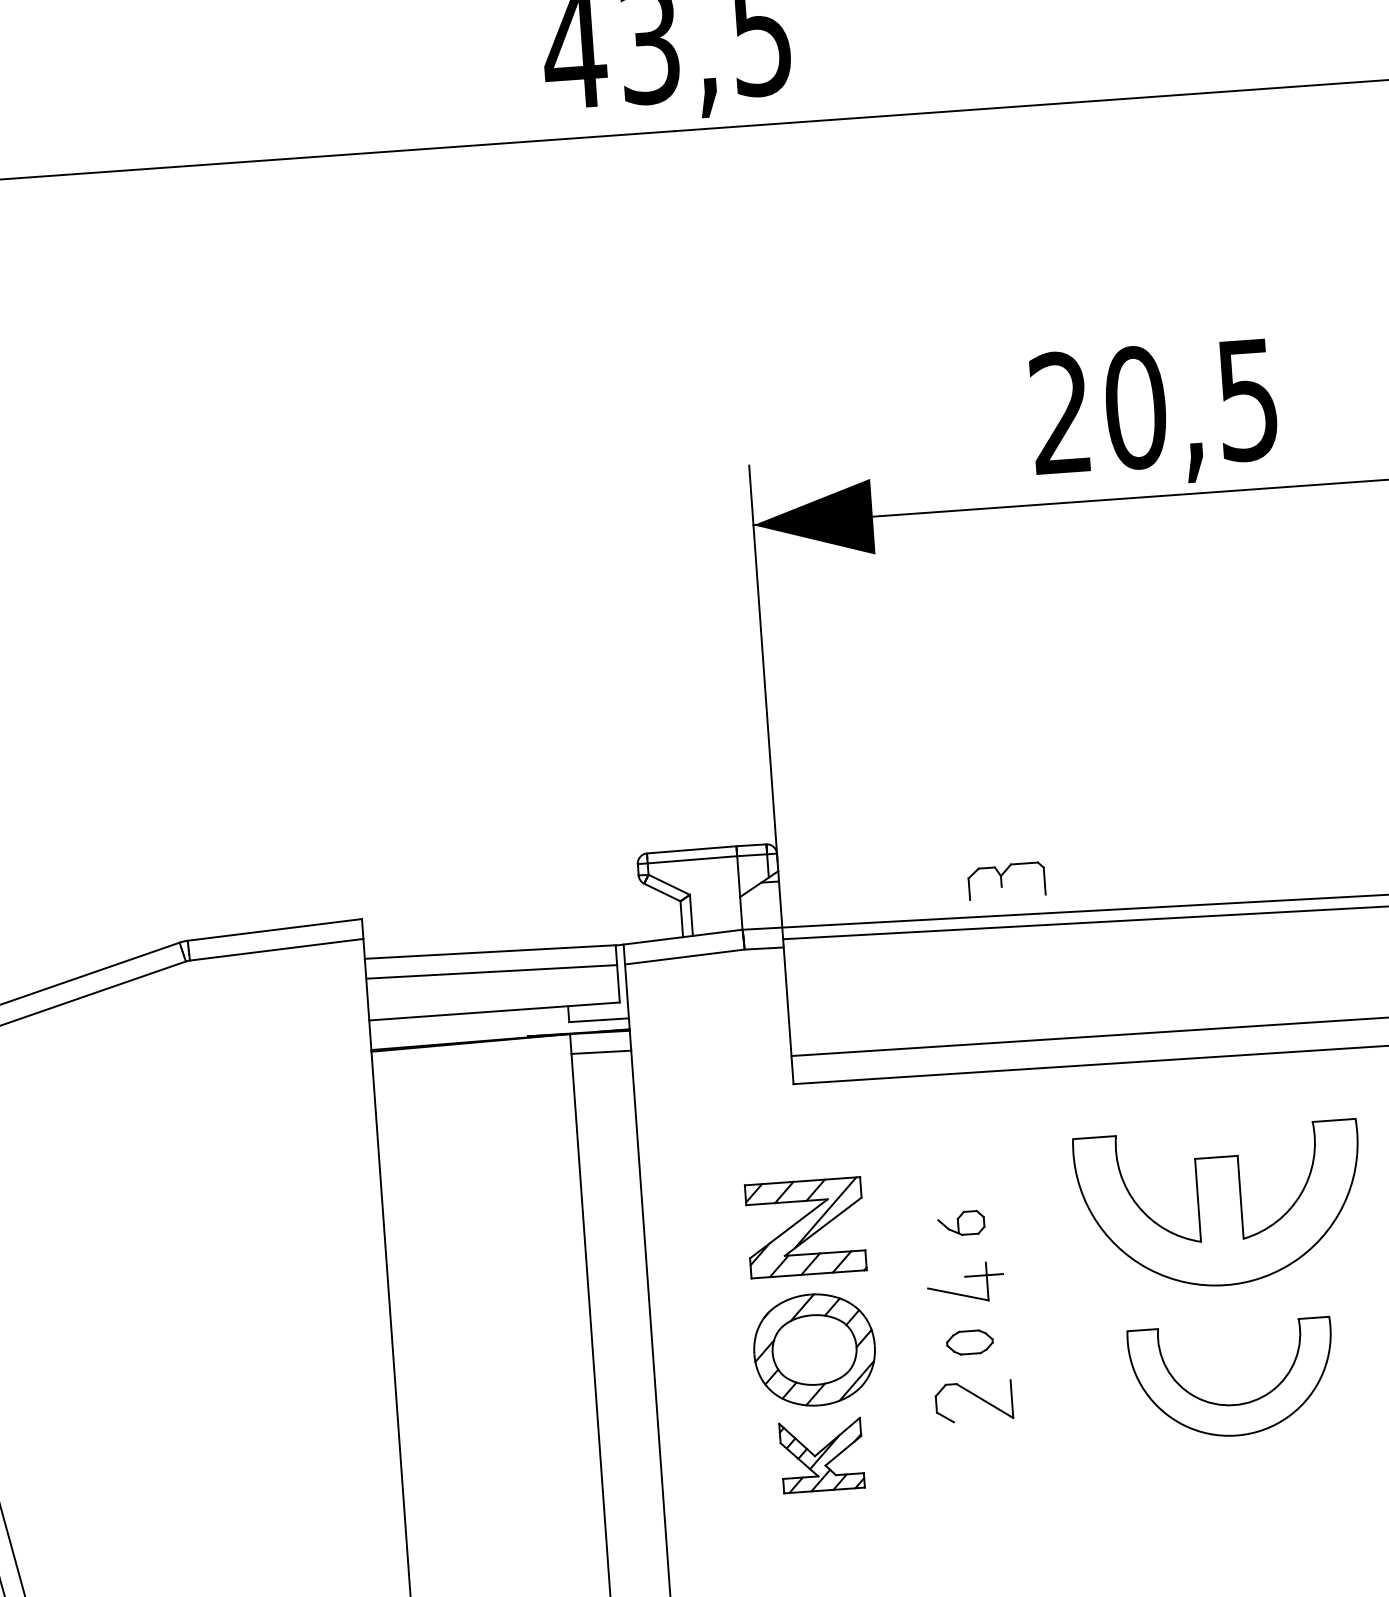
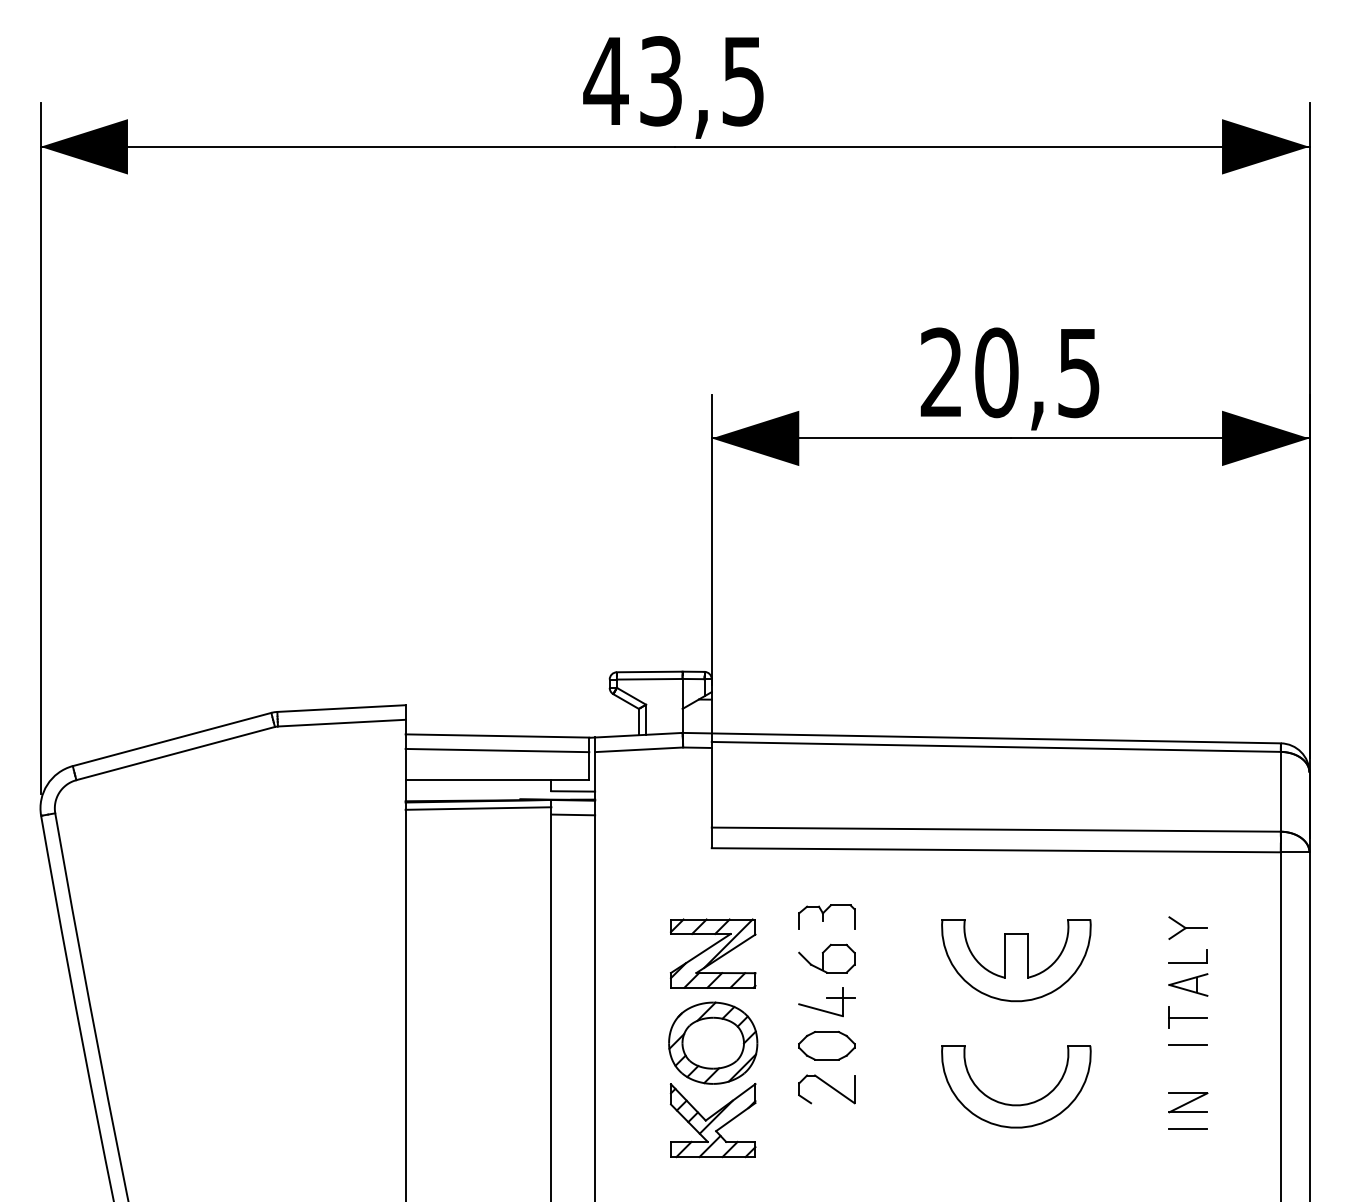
part: (1006, 880) -> (826, 916), moved
line: (471, 1052) -> (478, 808), added
part: (1220, 1207) -> (1016, 960), size x0.71
part: (960, 1223) -> (826, 958), size x1.67
part: (969, 1342) -> (826, 1045), size x1.67
part: (821, 1455) -> (712, 1120), size x1.43

